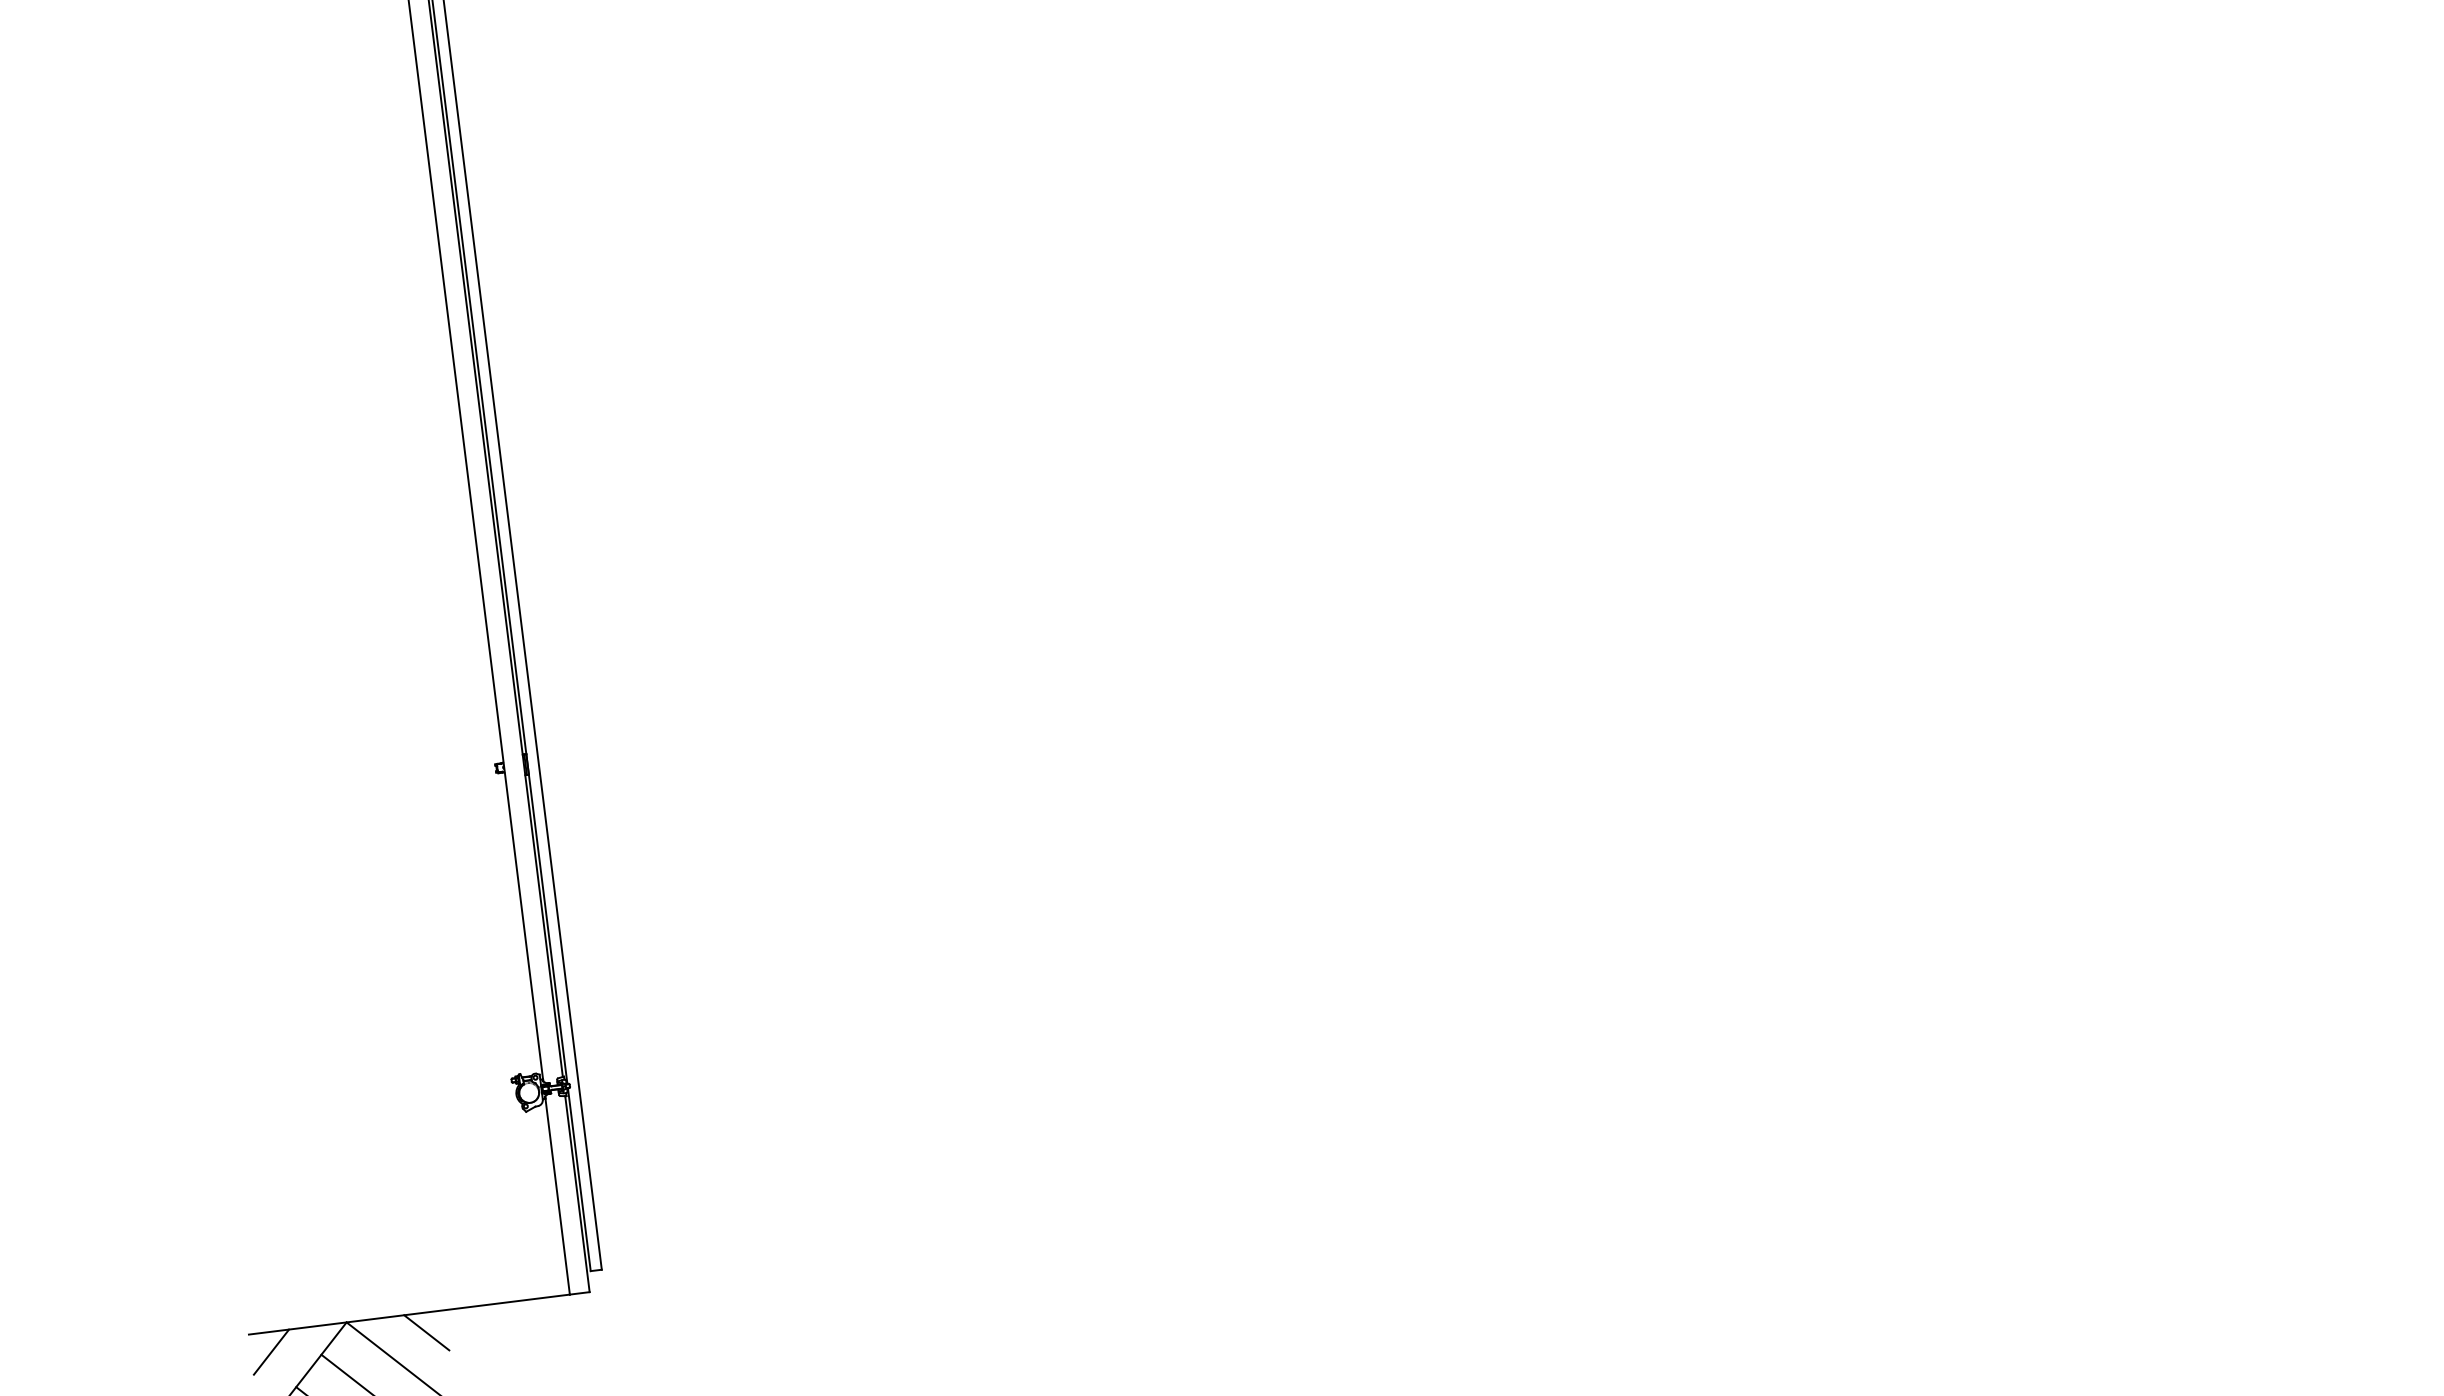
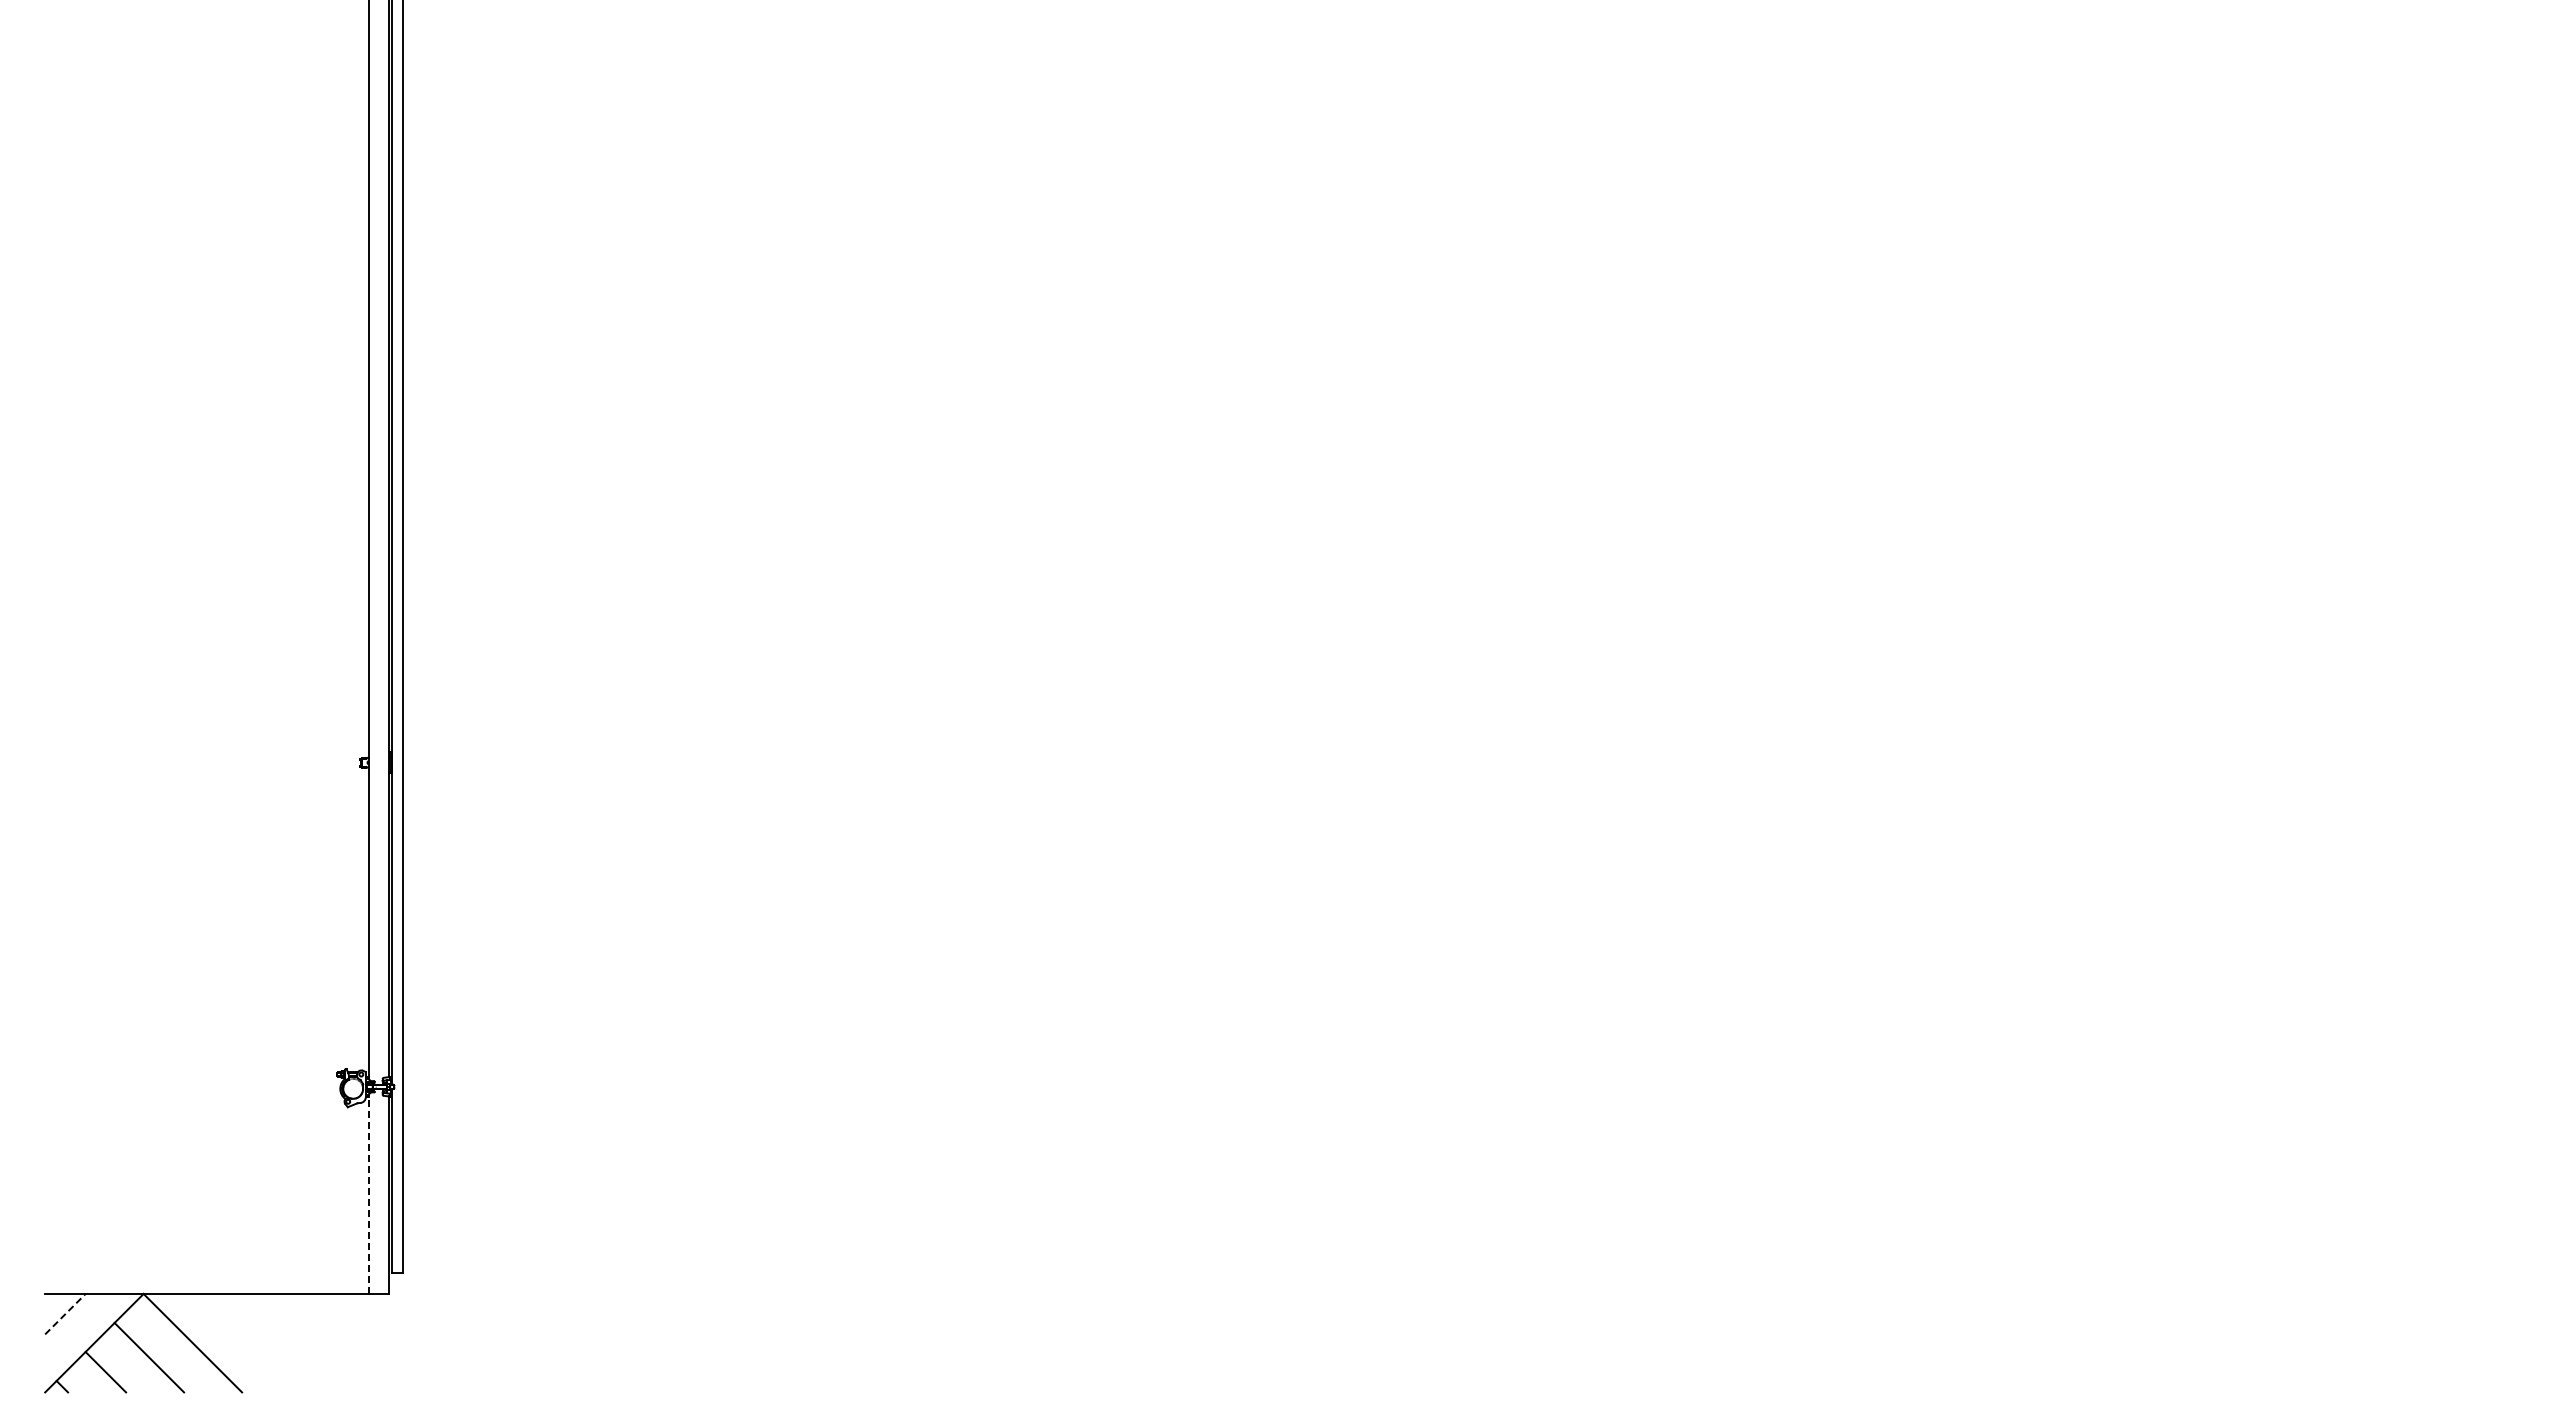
line: (557, 1195) -> (368, 1194), solid -> dashed
line: (426, 1332) -> (221, 1313), removed
line: (271, 1352) -> (65, 1314), solid -> dashed

